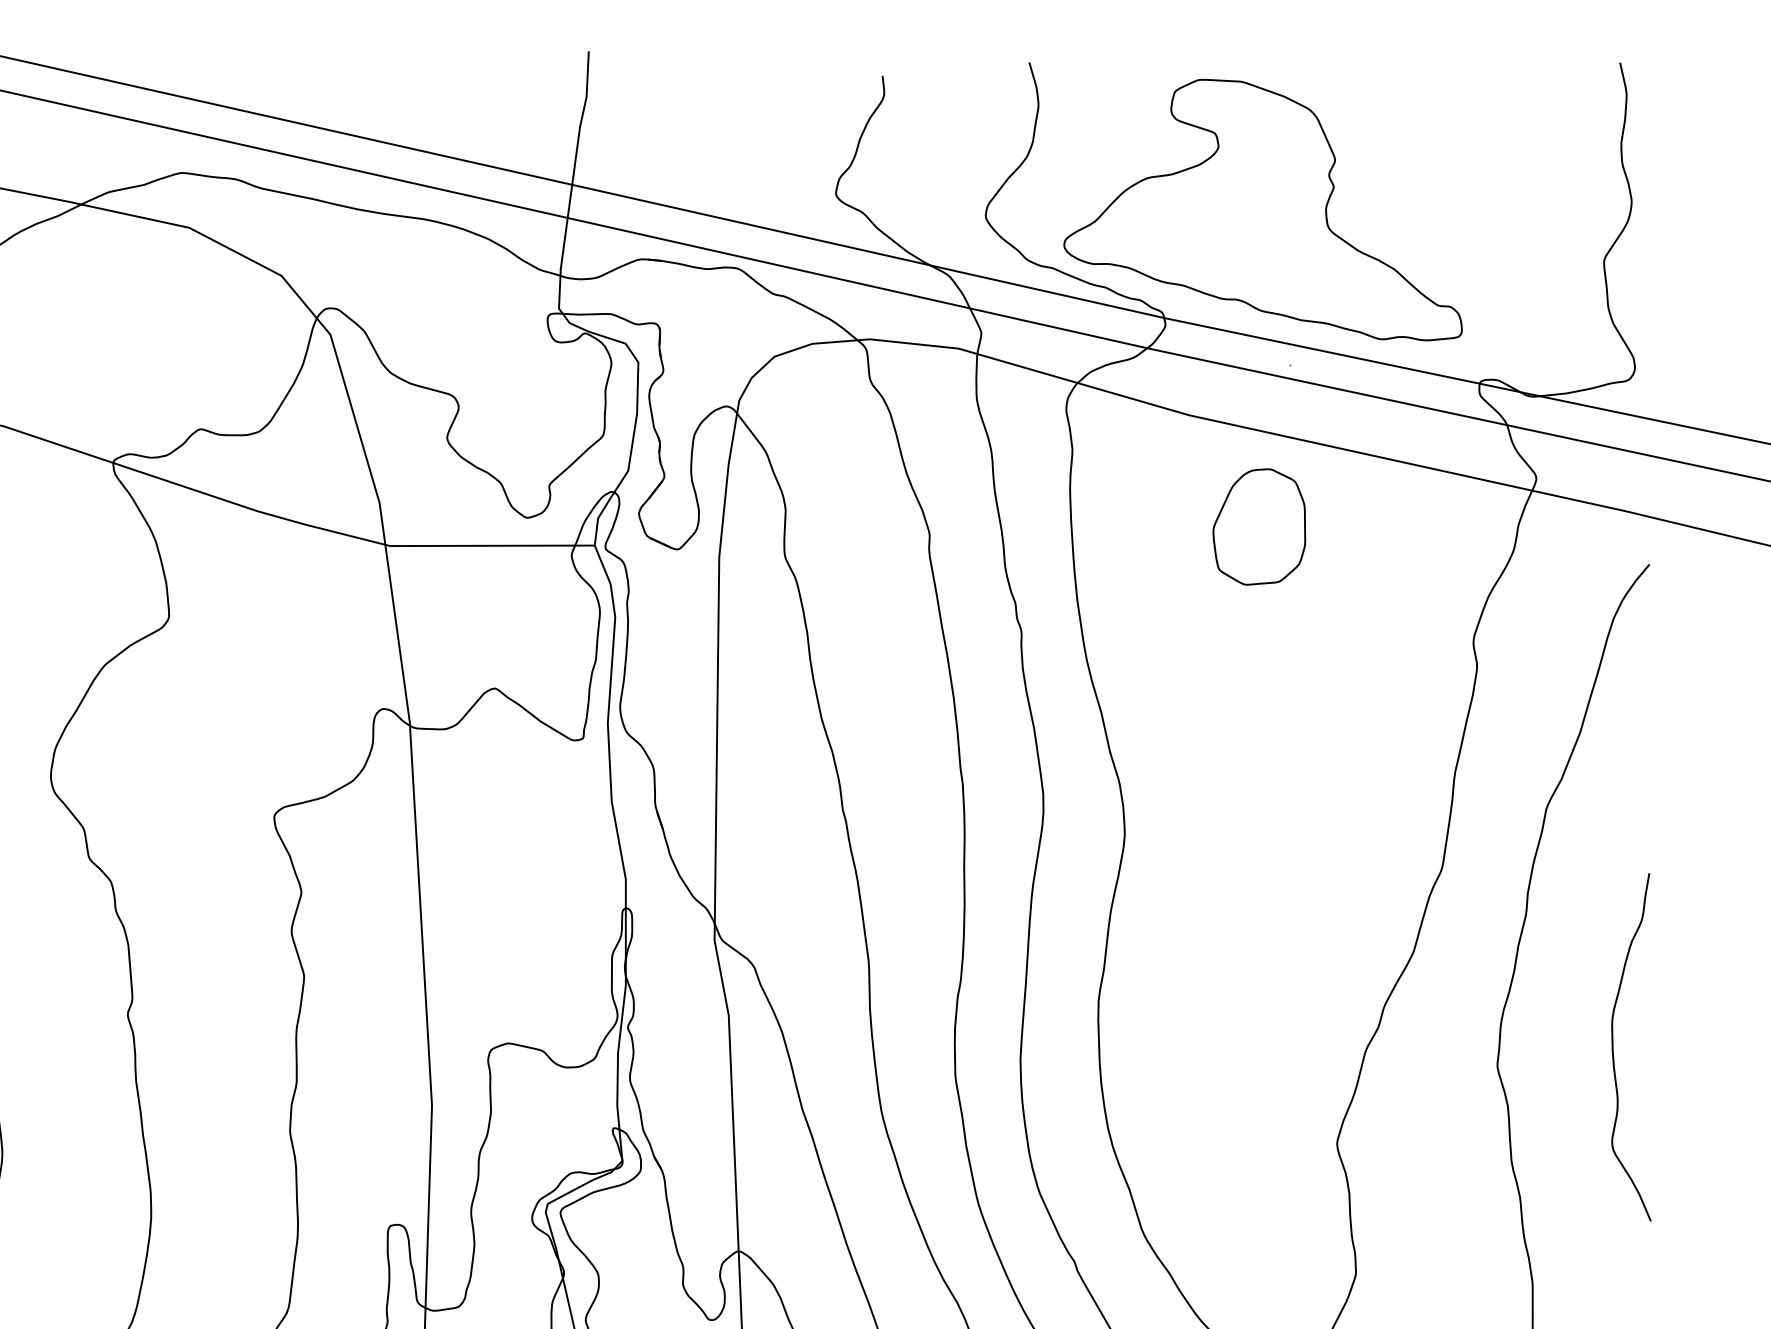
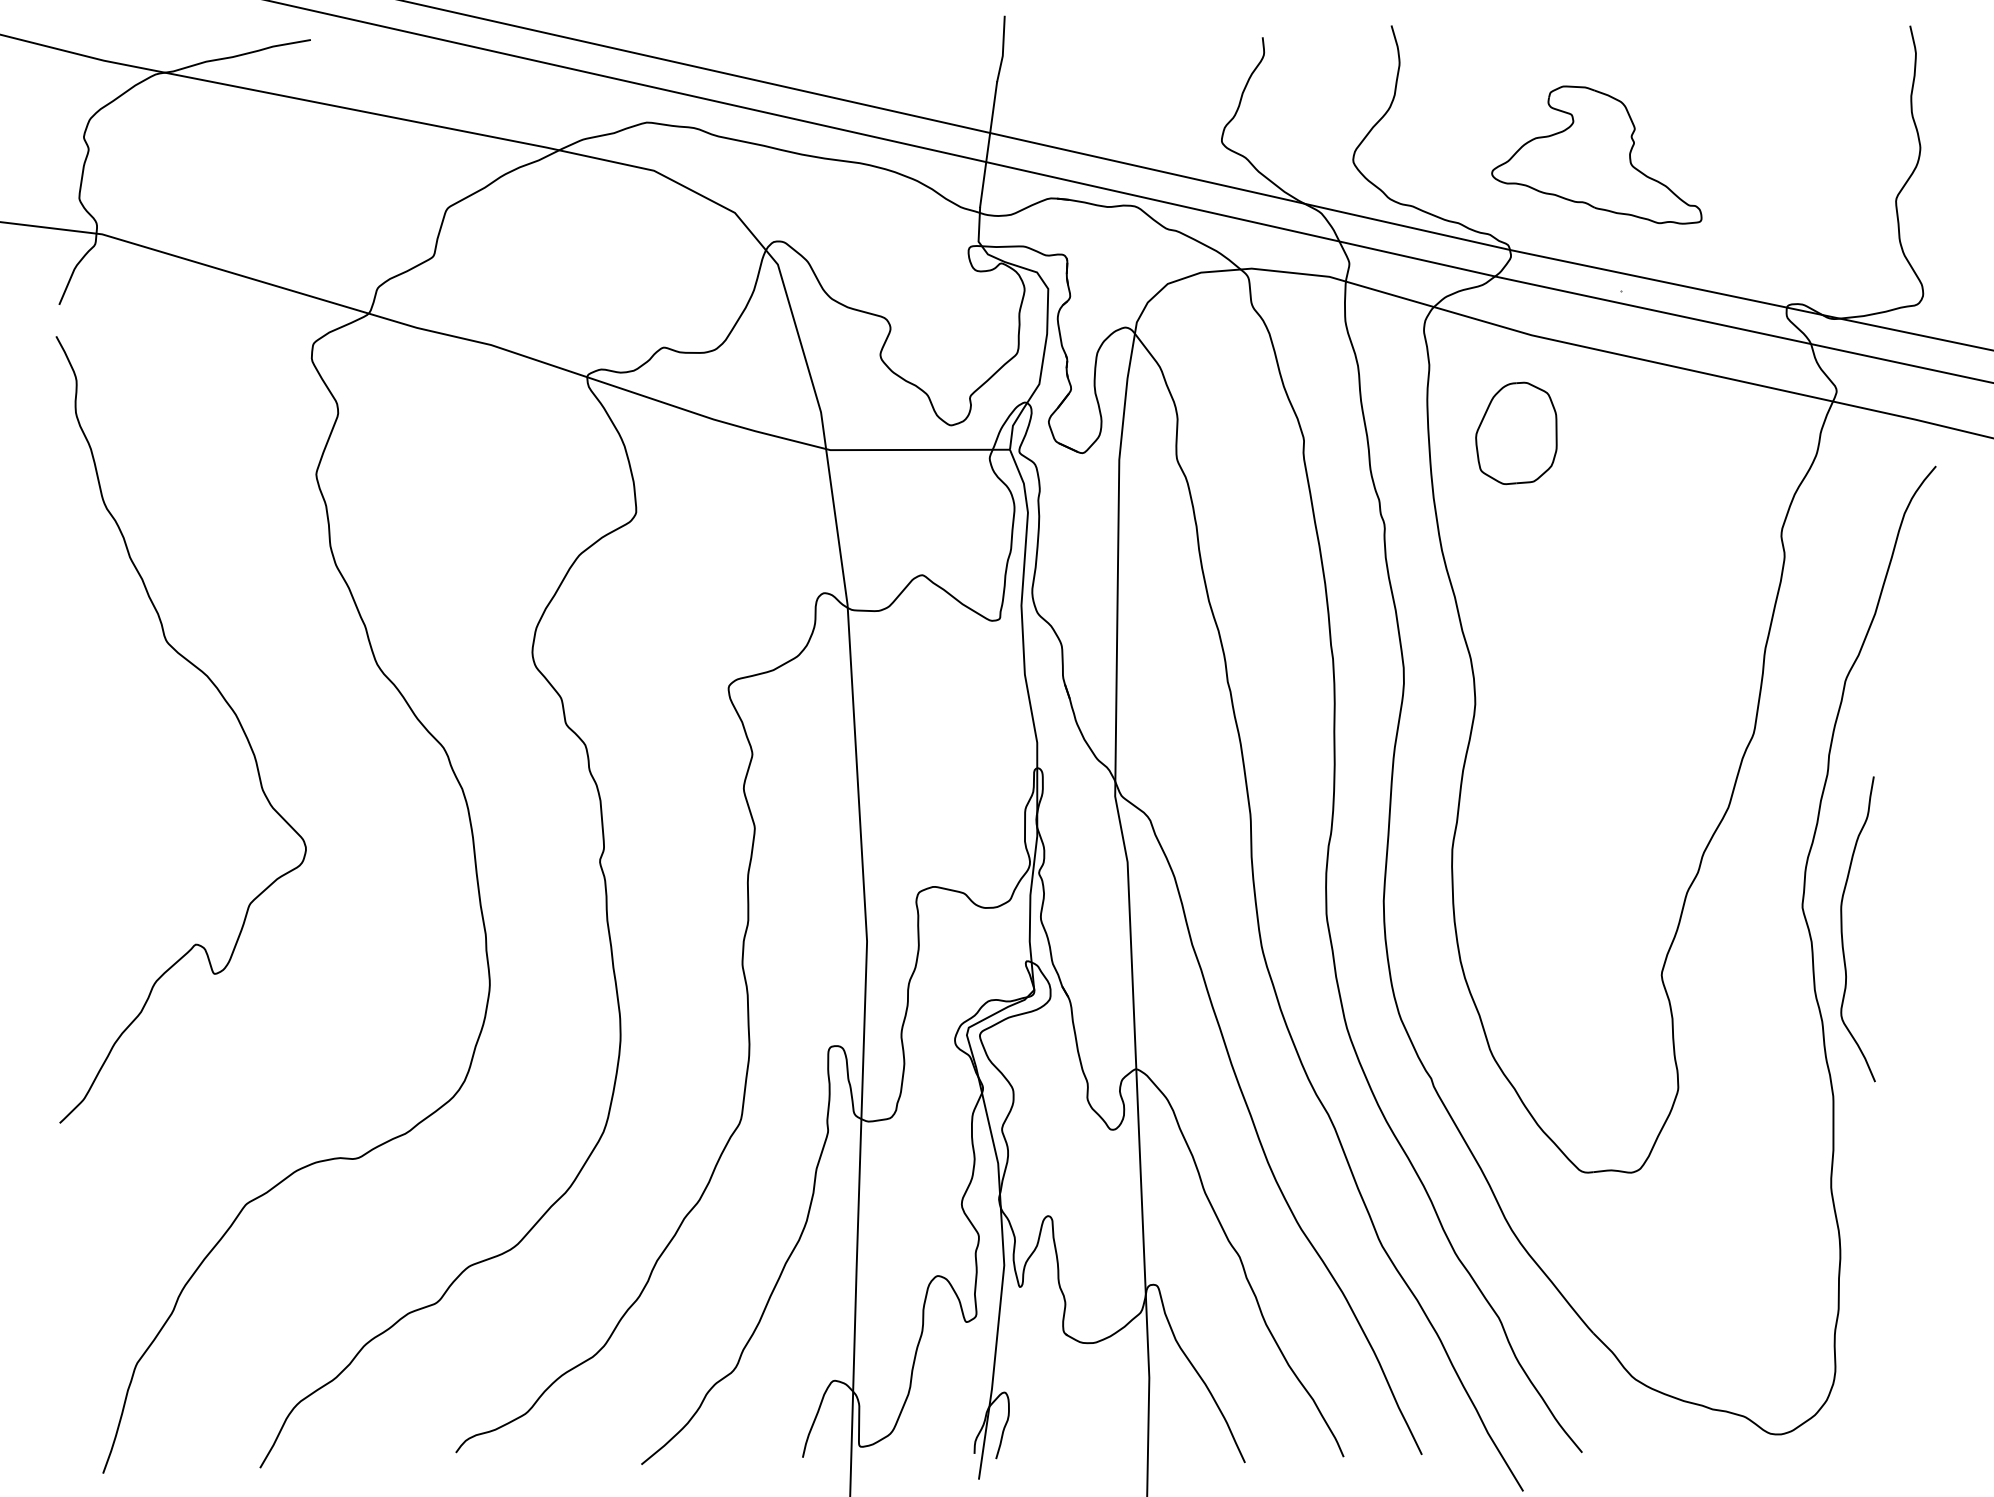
part: (1262, 209) -> (1596, 154), size x0.6
part: (1259, 527) -> (1516, 433), moved
curve: (1613, 1047) -> (1842, 929), moved

